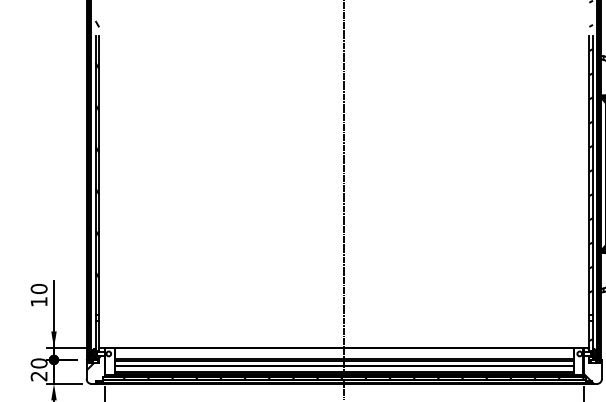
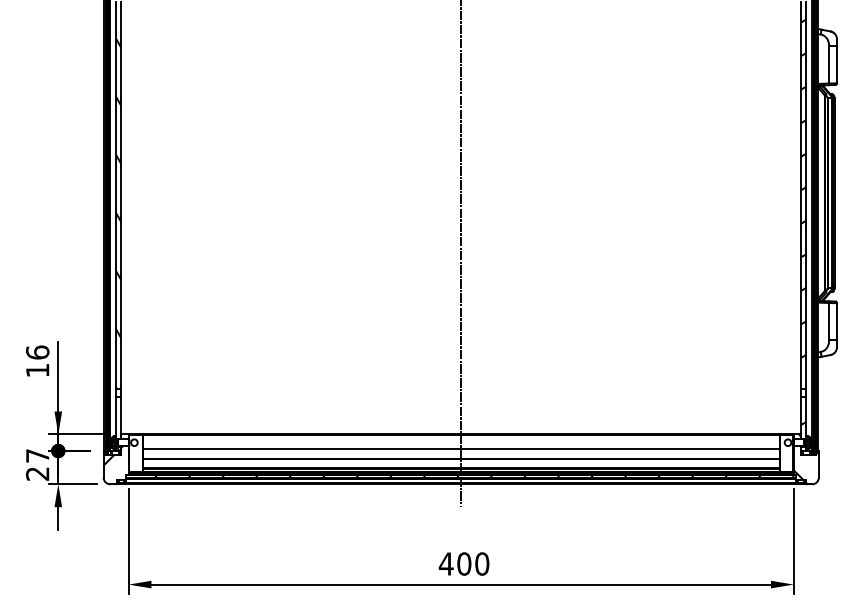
text: (38, 288) -> (37, 352), 10 -> 16
line: (343, 360) -> (460, 452), removed
text: (38, 363) -> (37, 455), 20 -> 27

